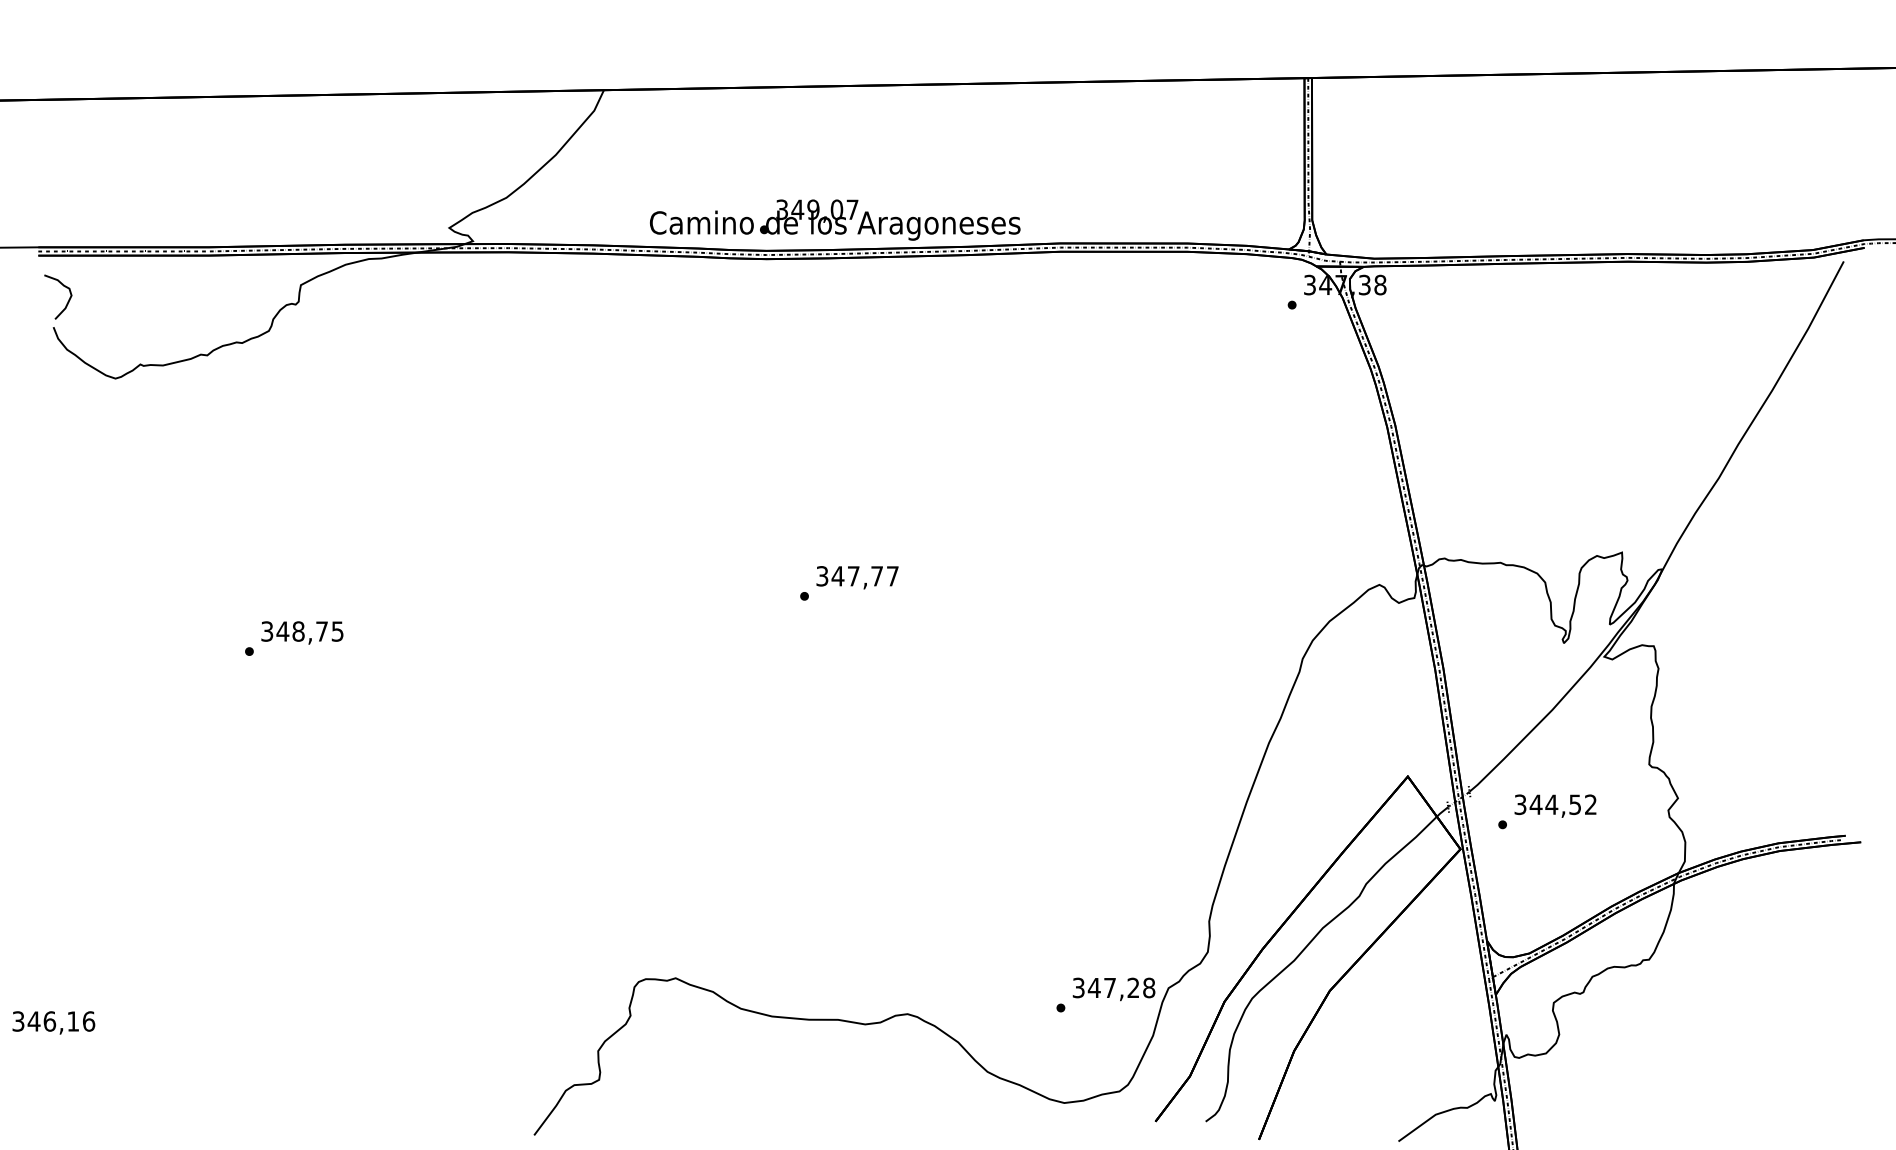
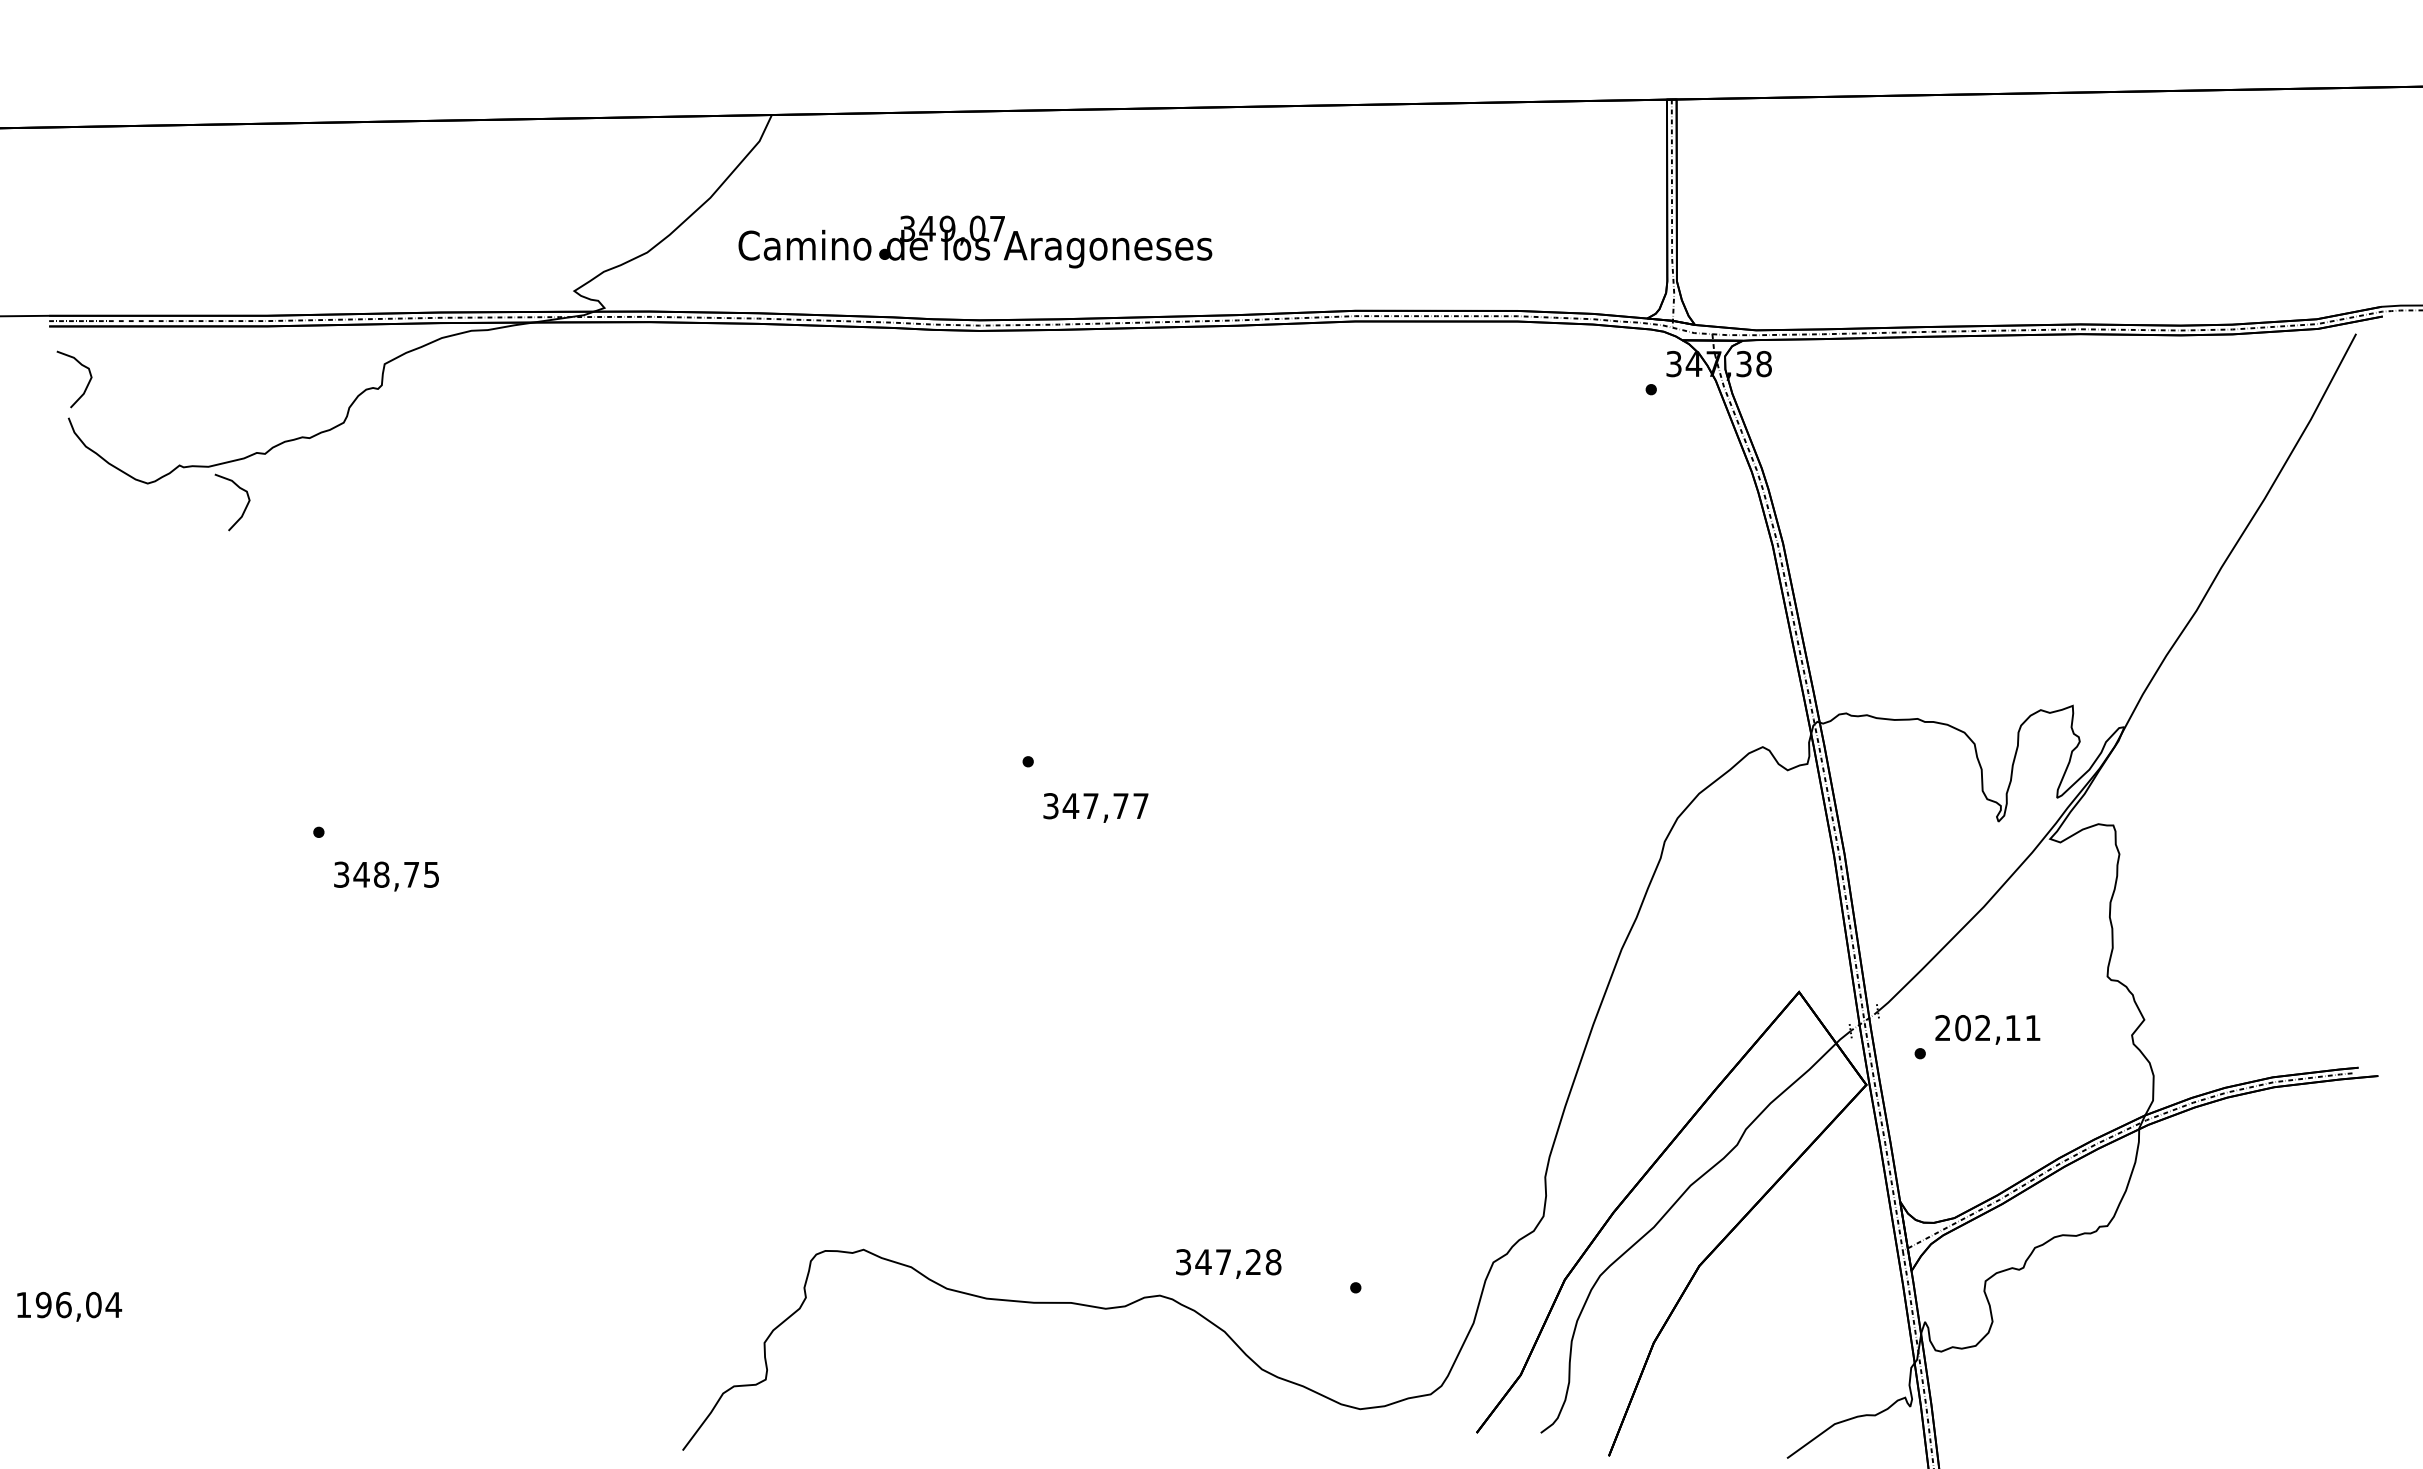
text: (835, 219) -> (975, 241), moved
curve: (191, 398) -> (244, 508), added
text: (857, 577) -> (1095, 807), moved
text: (302, 632) -> (386, 876), moved
text: (1555, 805) -> (1987, 1028), 344,52 -> 202,11
text: (1113, 988) -> (1228, 1263), moved
text: (54, 1021) -> (69, 1304), 346,16 -> 196,04

